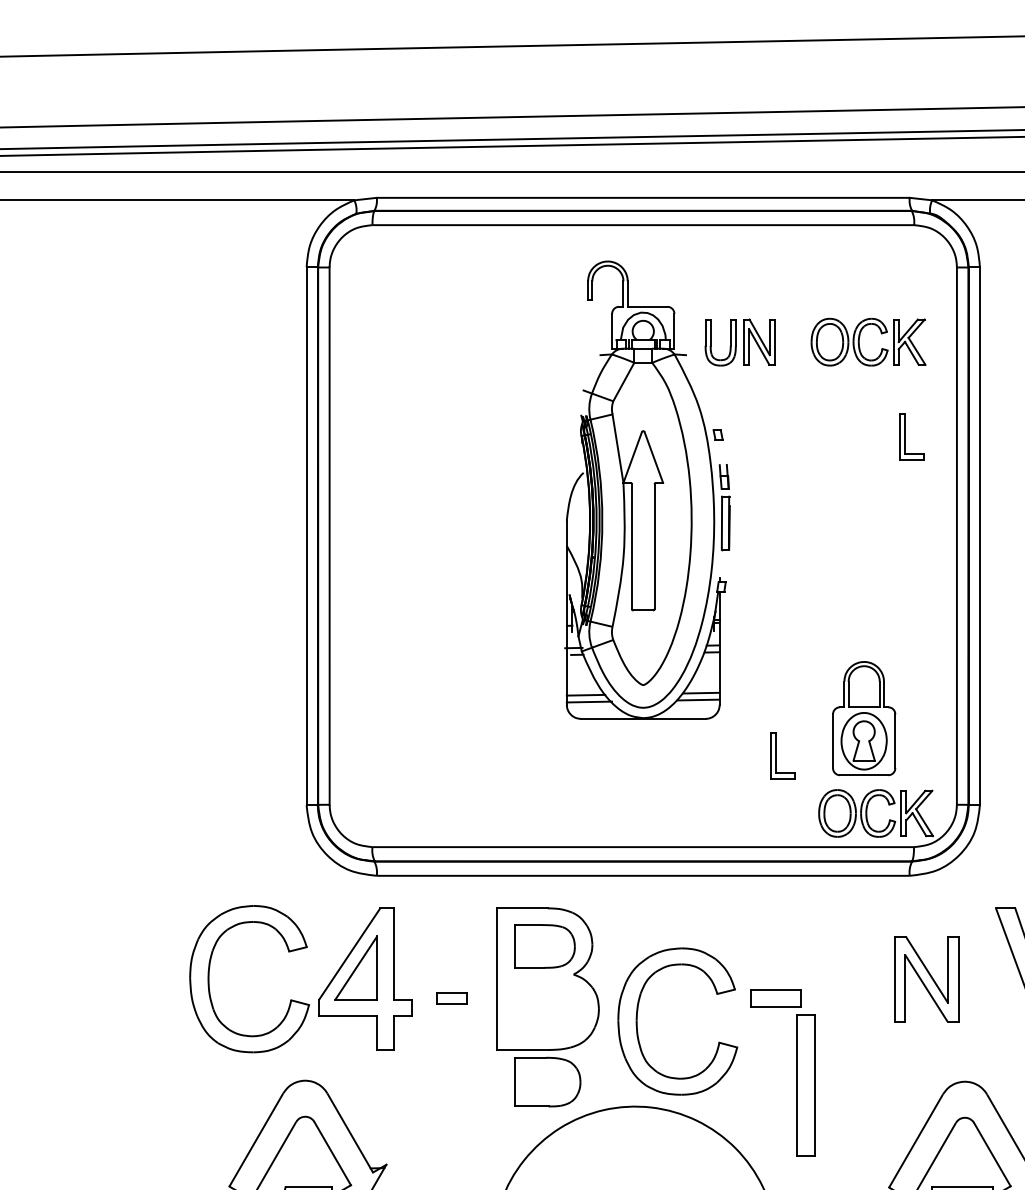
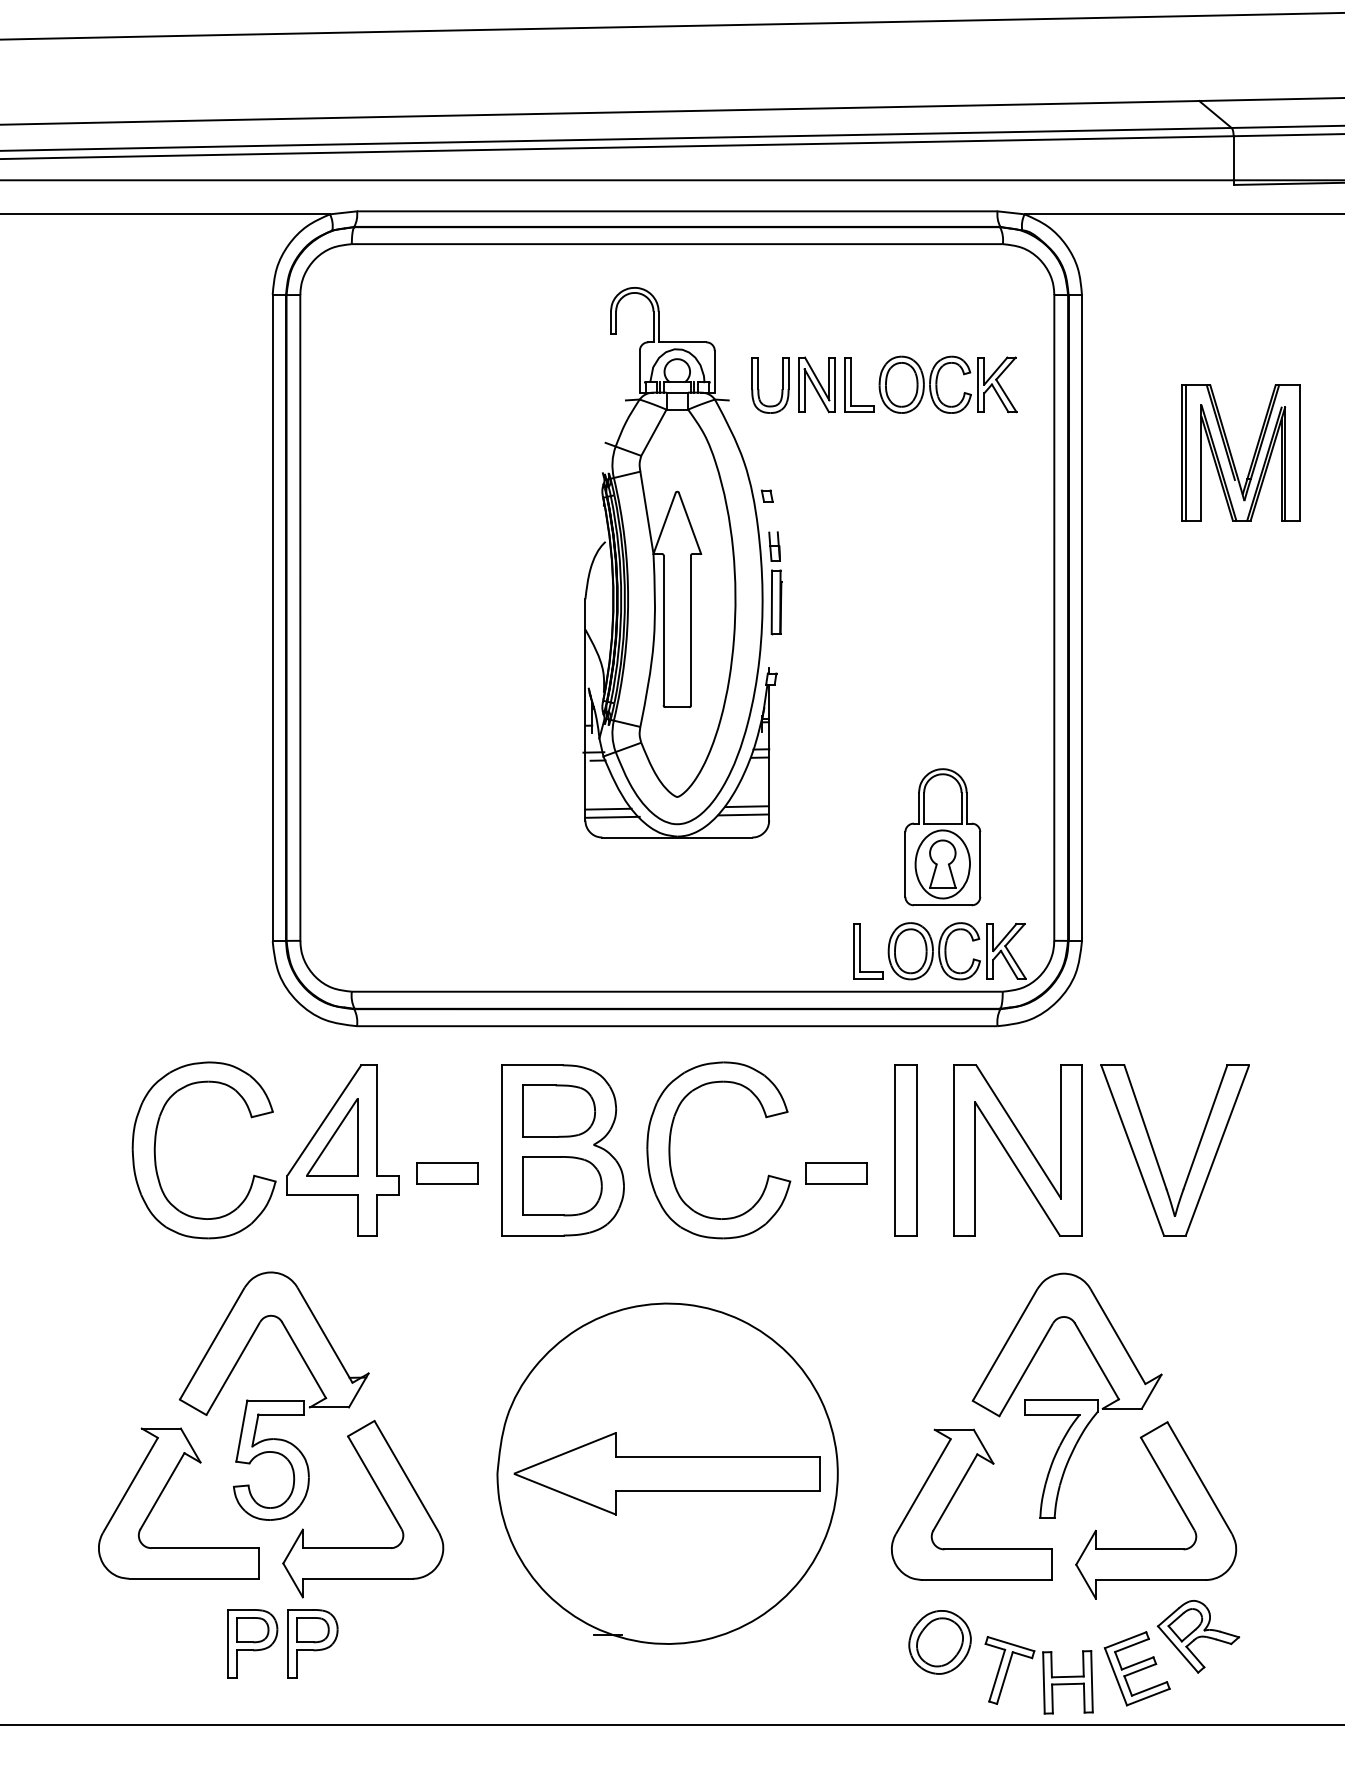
part: (904, 436) -> (851, 384), moved
part: (775, 756) -> (860, 951), moved
part: (926, 979) -> (1017, 1150), size x1.67
part: (452, 998) -> (447, 1173), size x1.67
part: (637, 1021) -> (670, 1150), moved
part: (547, 1082) -> (562, 1186), moved
part: (805, 1085) -> (905, 1150), moved

